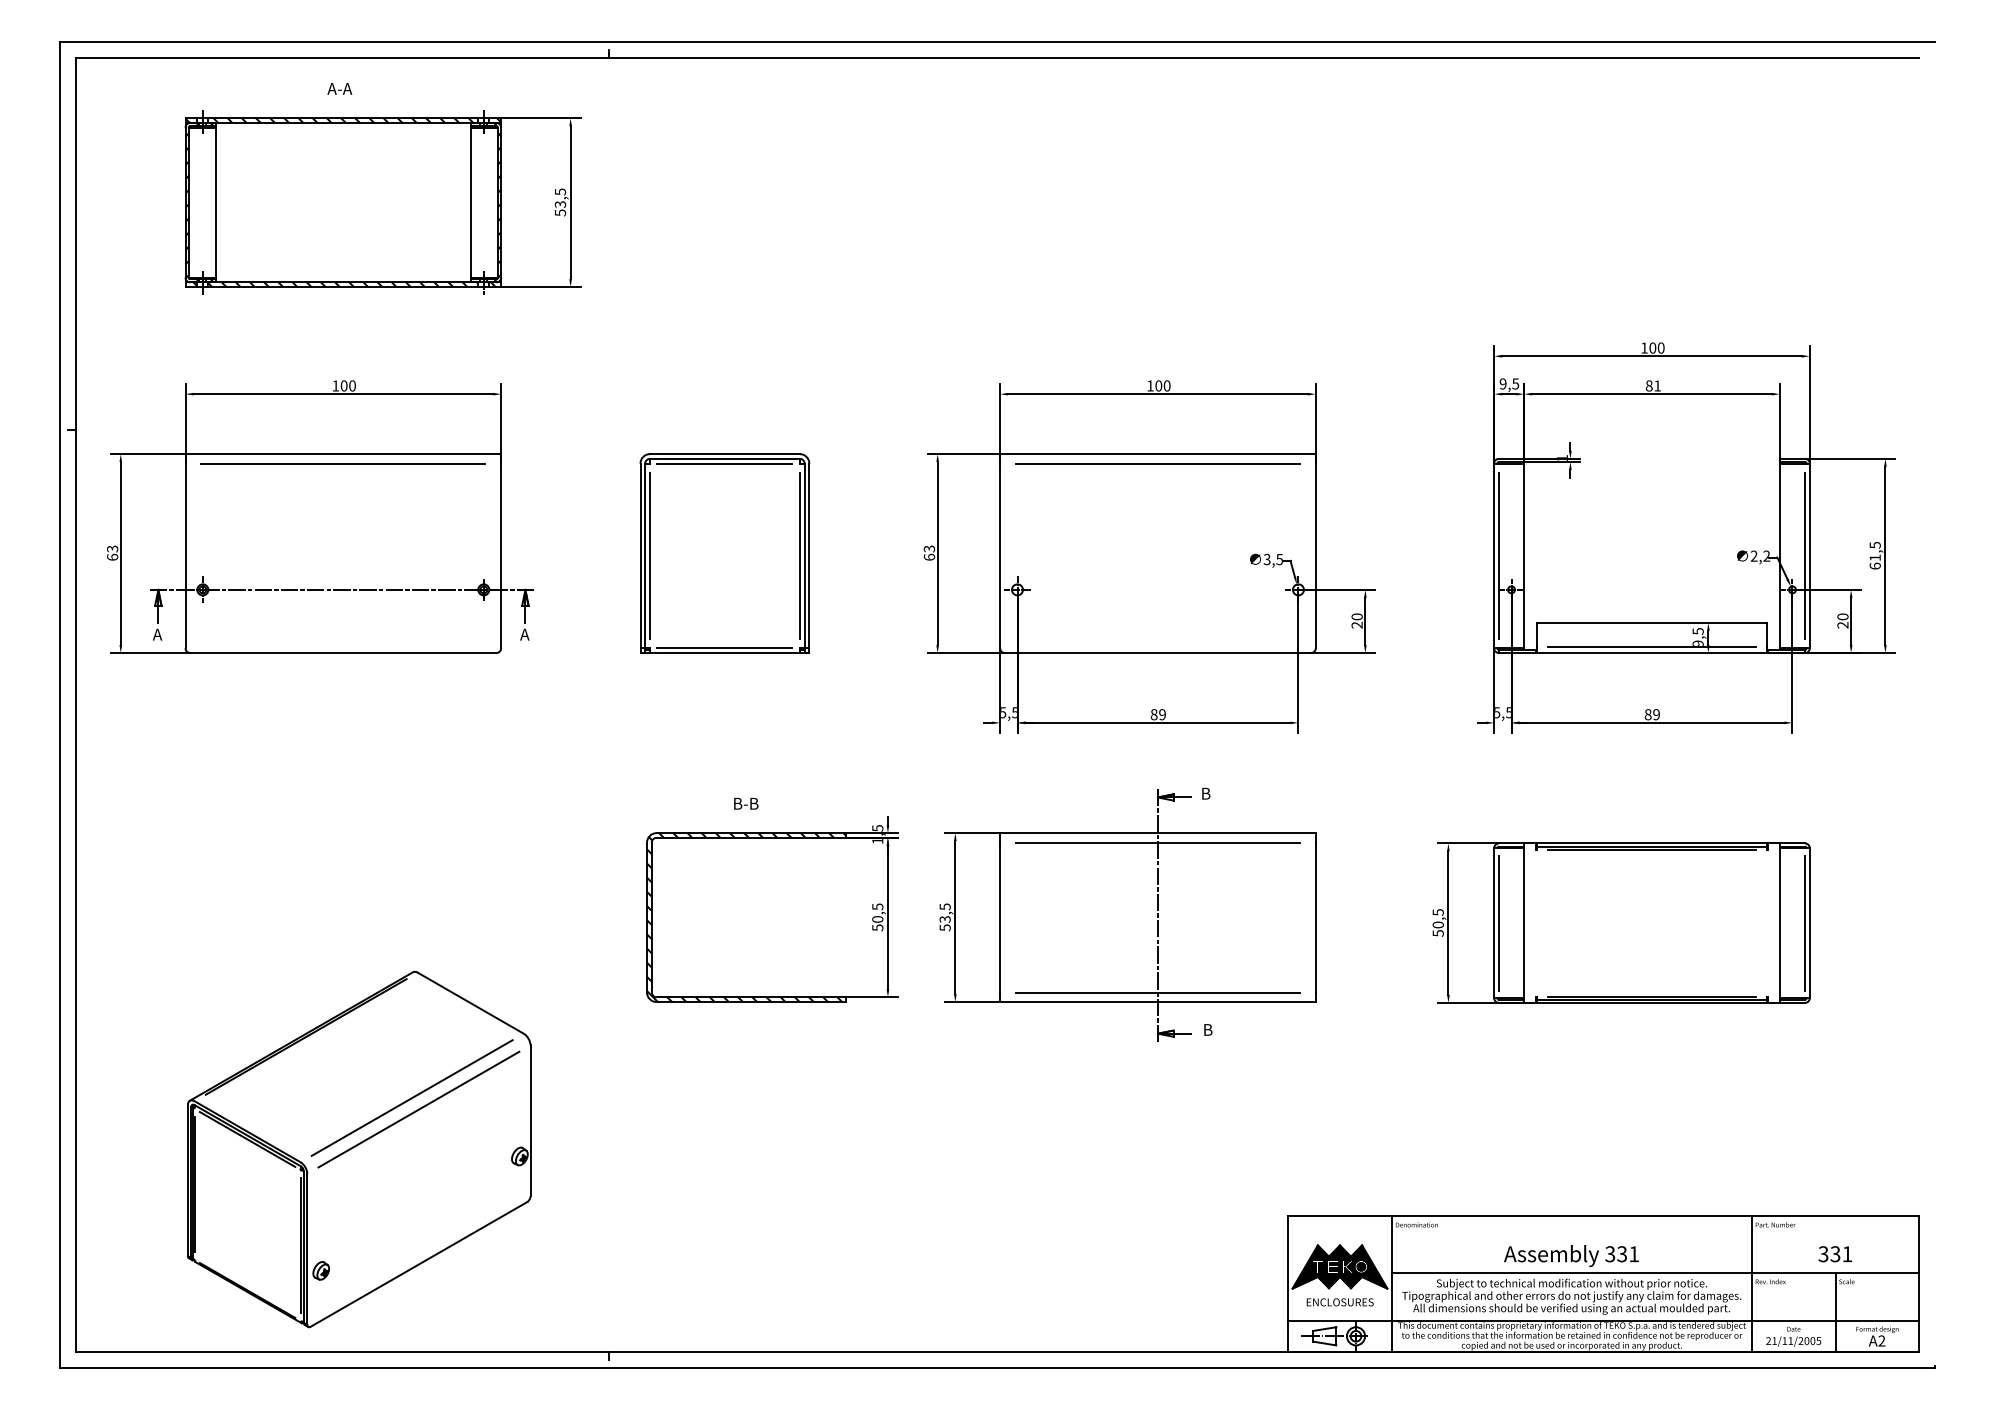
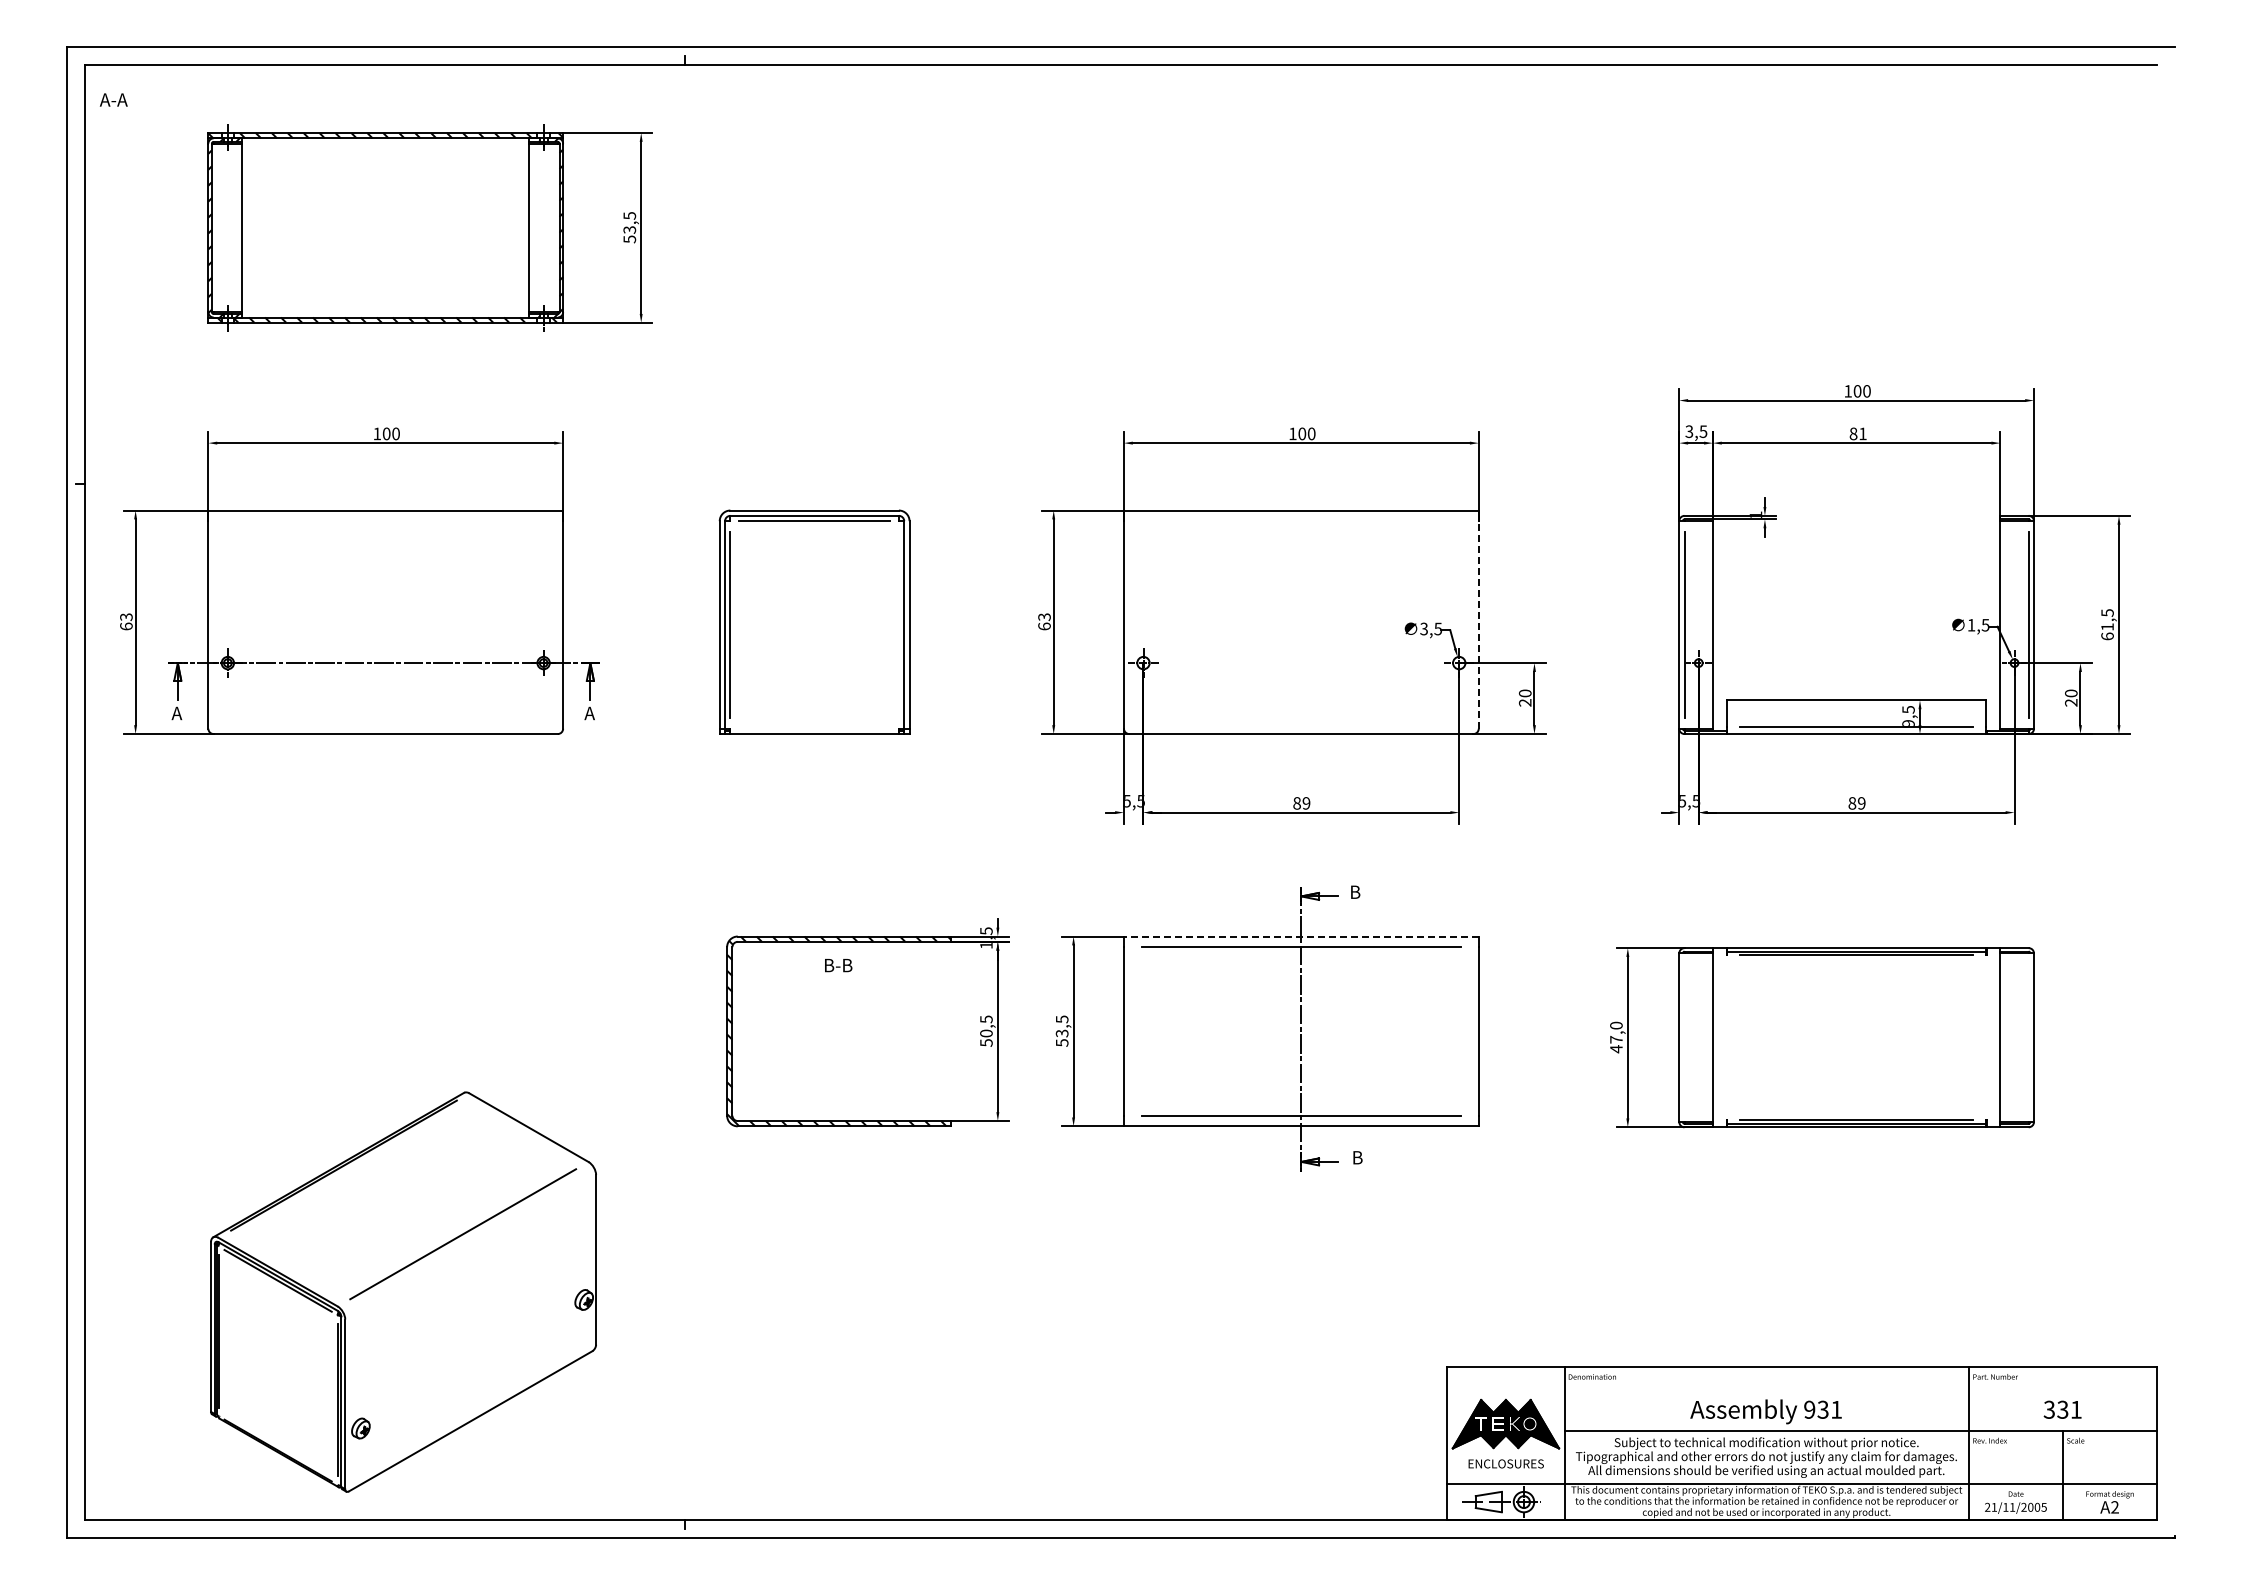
text: (339, 88) -> (113, 99), moved
text: (1503, 383) -> (1689, 431), 9,5 -> 3,5
line: (343, 463) -> (385, 521), removed
line: (1158, 463) -> (1301, 521), removed
line: (799, 555) -> (898, 624), removed
line: (1315, 555) -> (1478, 624), solid -> dashed
text: (1760, 555) -> (1978, 624), 2,2 -> 1,5
line: (724, 648) -> (814, 728), removed
text: (746, 803) -> (838, 965), moved
line: (1157, 833) -> (1300, 936), solid -> dashed
text: (1438, 922) -> (1616, 1037), 50,5 -> 47,0
line: (1498, 922) -> (1684, 1037), removed
line: (1804, 922) -> (2028, 1037), removed
line: (418, 1109) -> (470, 1247), removed
text: (1610, 1253) -> (1809, 1409), 331 -> 931

